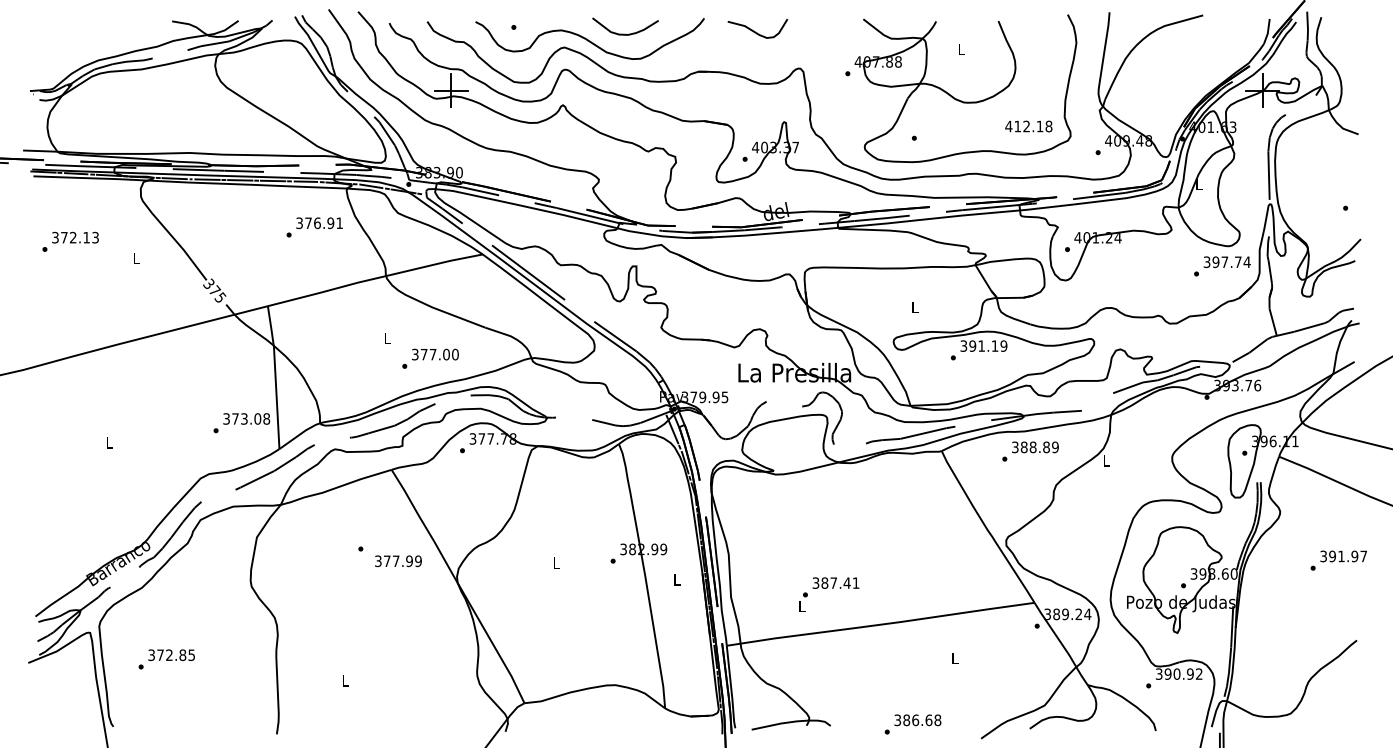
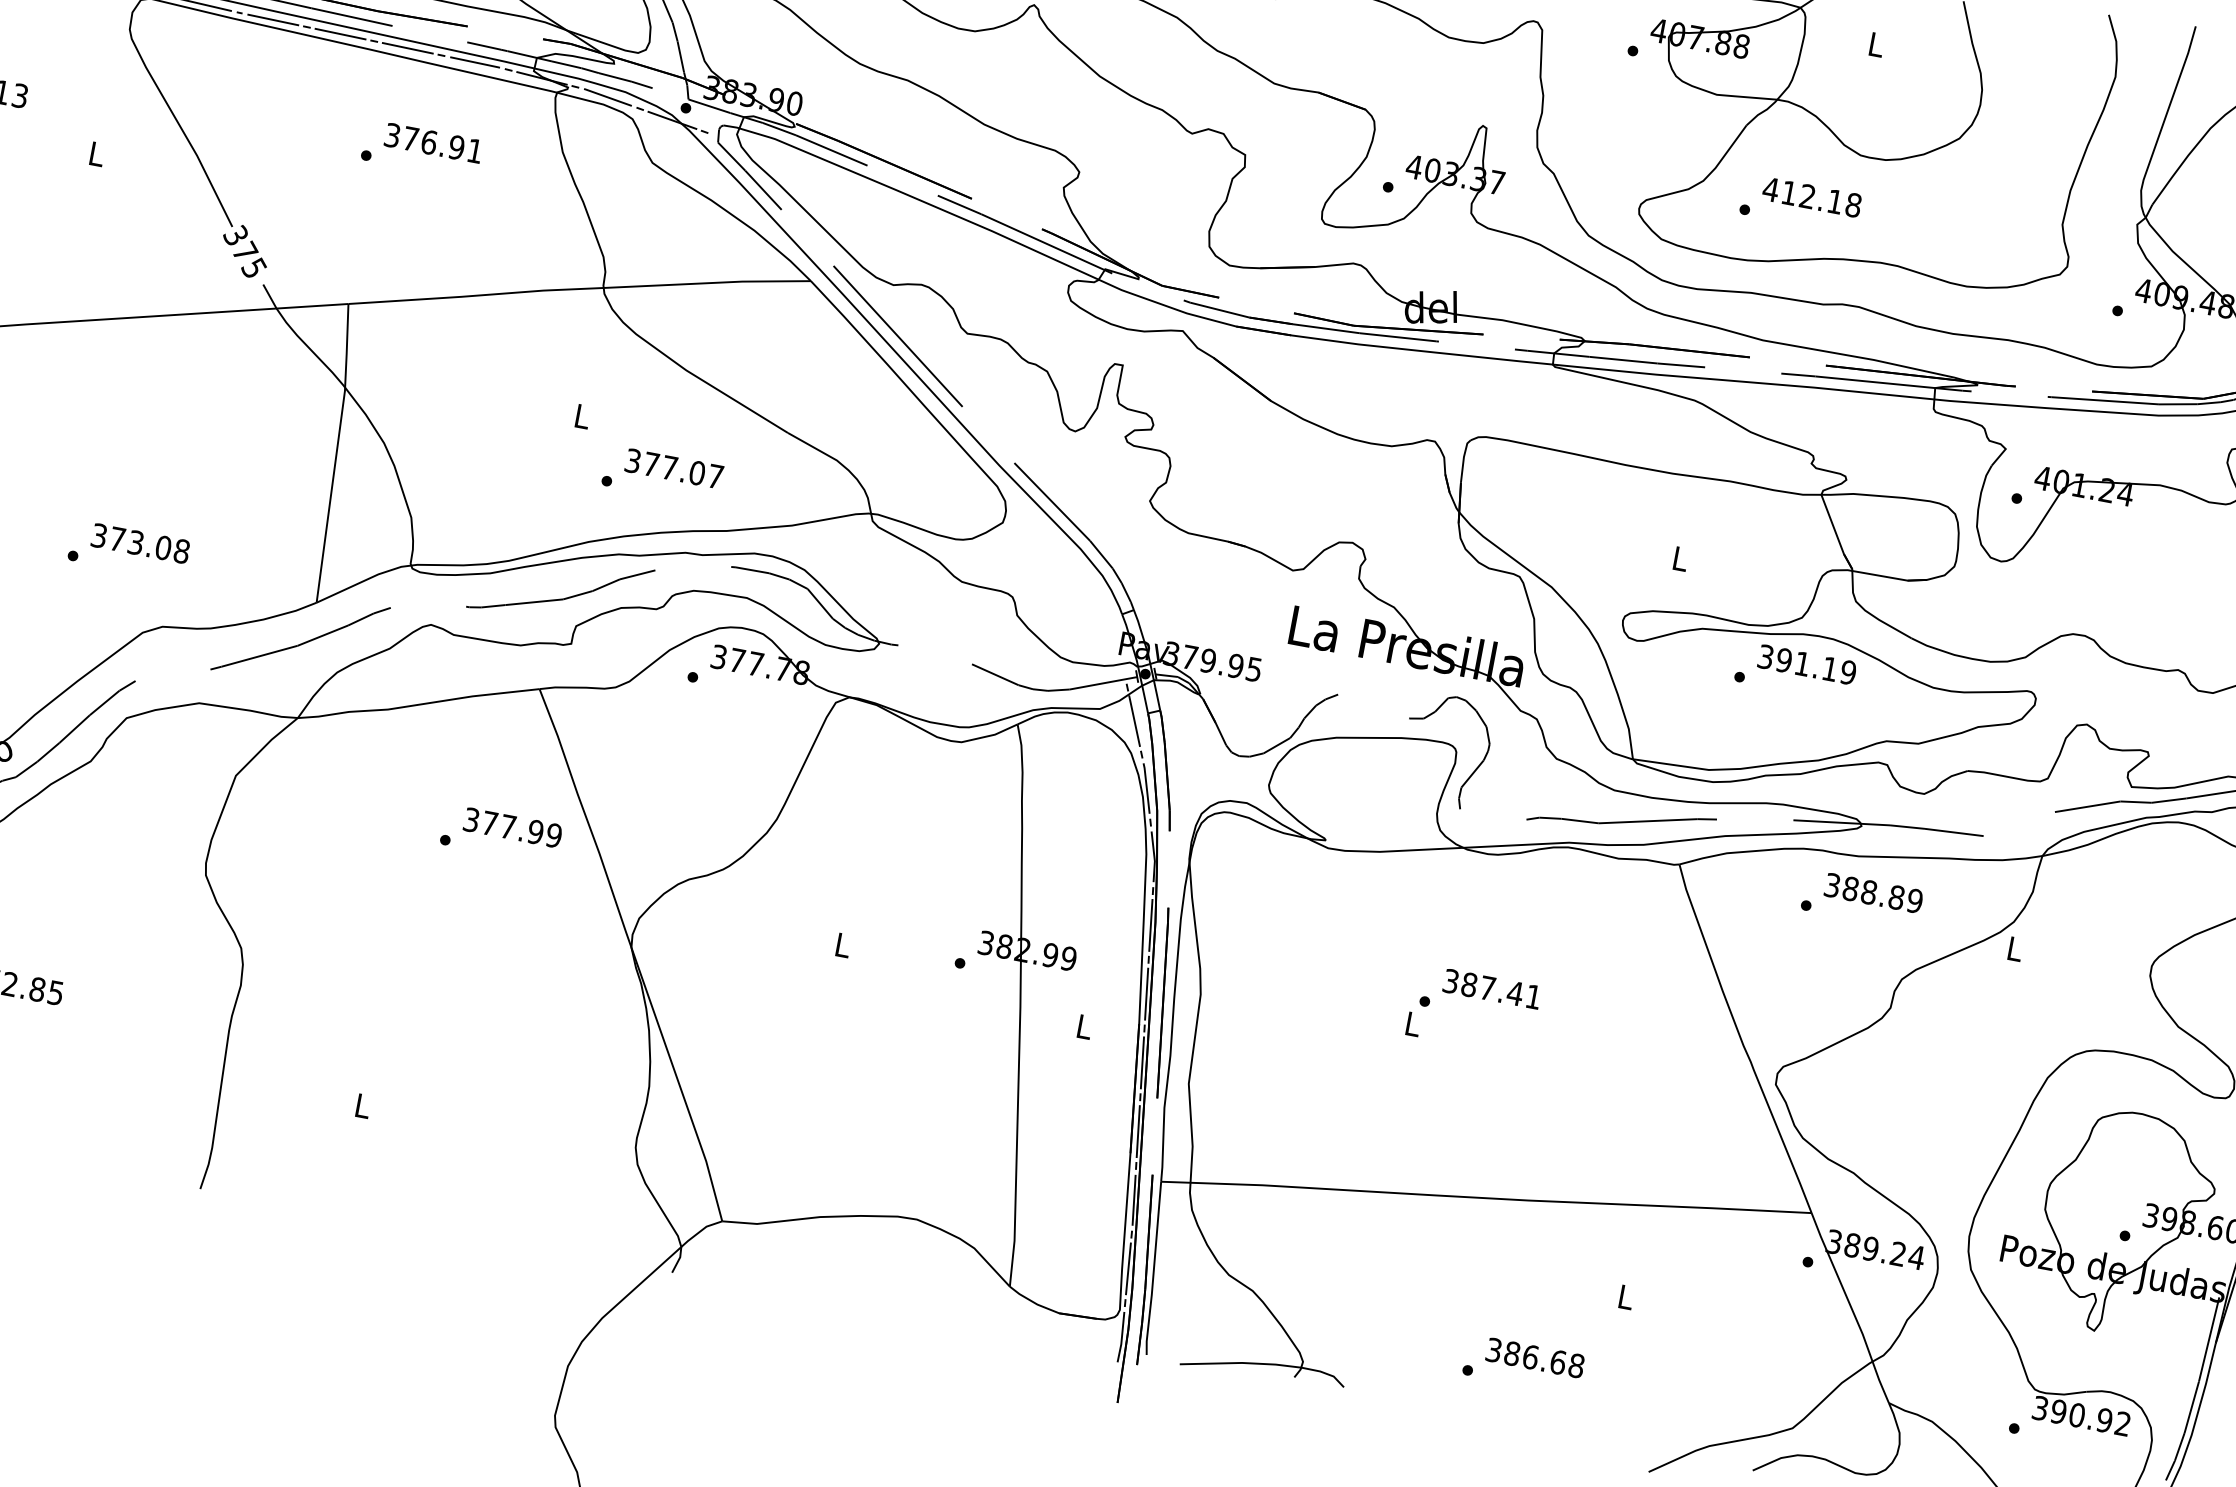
text: (1028, 126) -> (1811, 197), moved
text: (314, 227) -> (421, 149), moved
text: (455, 354) -> (715, 476), 377.00 -> 377.07
text: (241, 423) -> (128, 550), moved
text: (398, 561) -> (512, 828), moved
text: (829, 594) -> (1474, 1010), moved
text: (912, 724) -> (1522, 1364), moved

